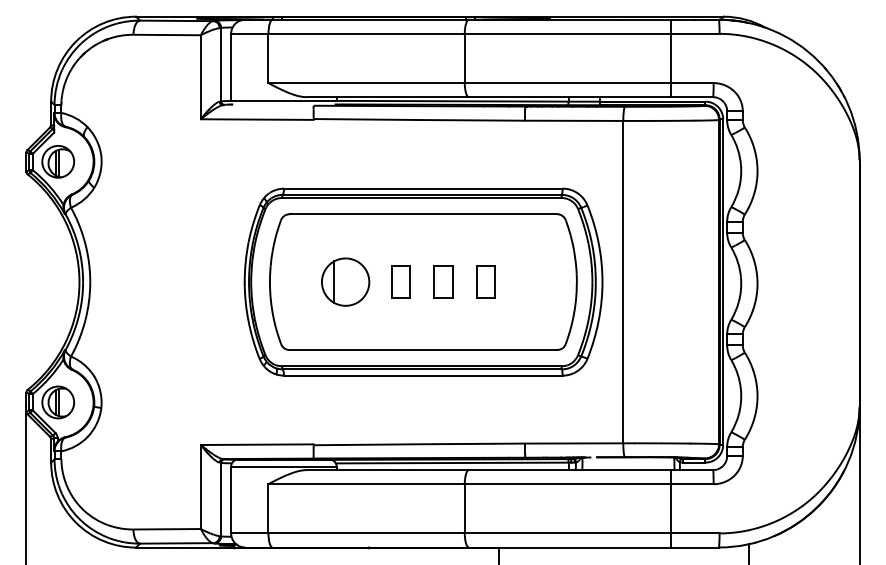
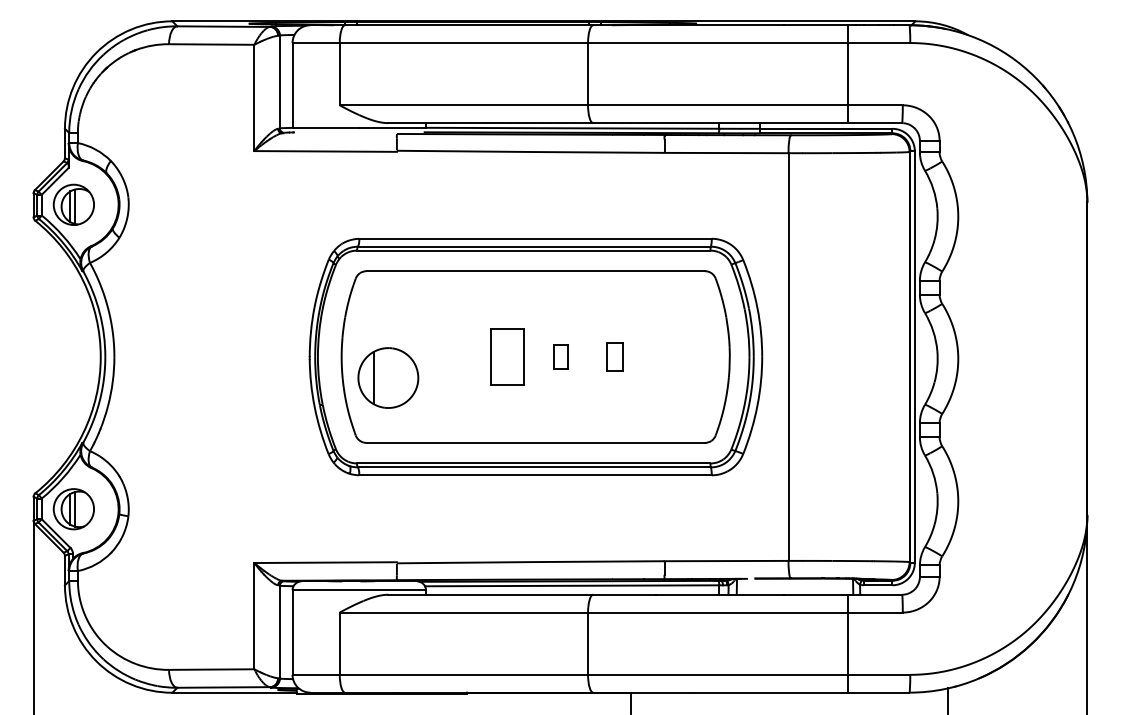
part: (345, 281) -> (388, 377), moved
part: (401, 281) -> (507, 356), size x1.4
part: (443, 281) -> (561, 356), size x0.6
part: (485, 281) -> (614, 356), size x0.7

